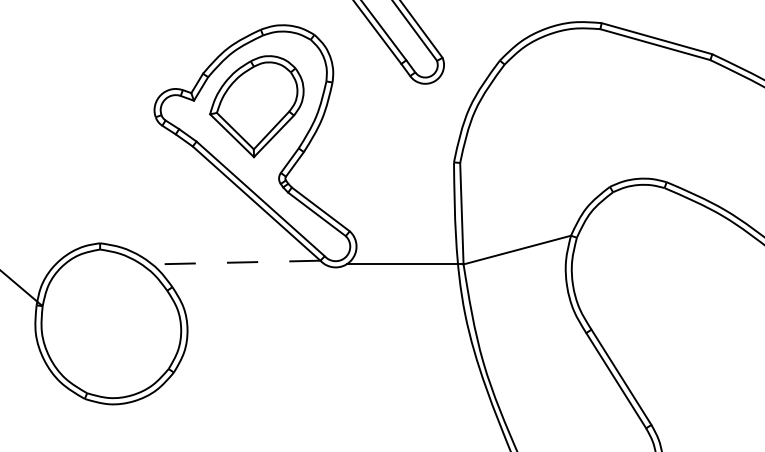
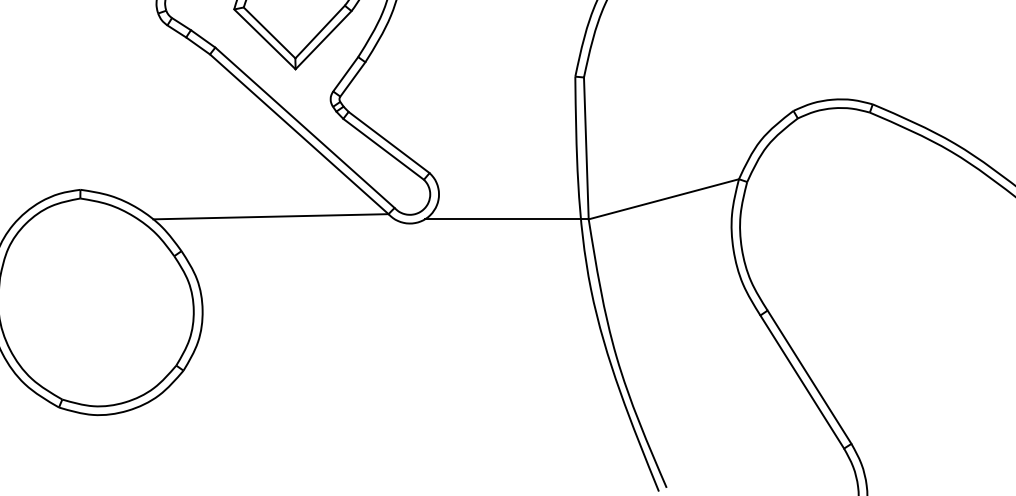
line: (235, 262) -> (269, 216), dashed -> solid

